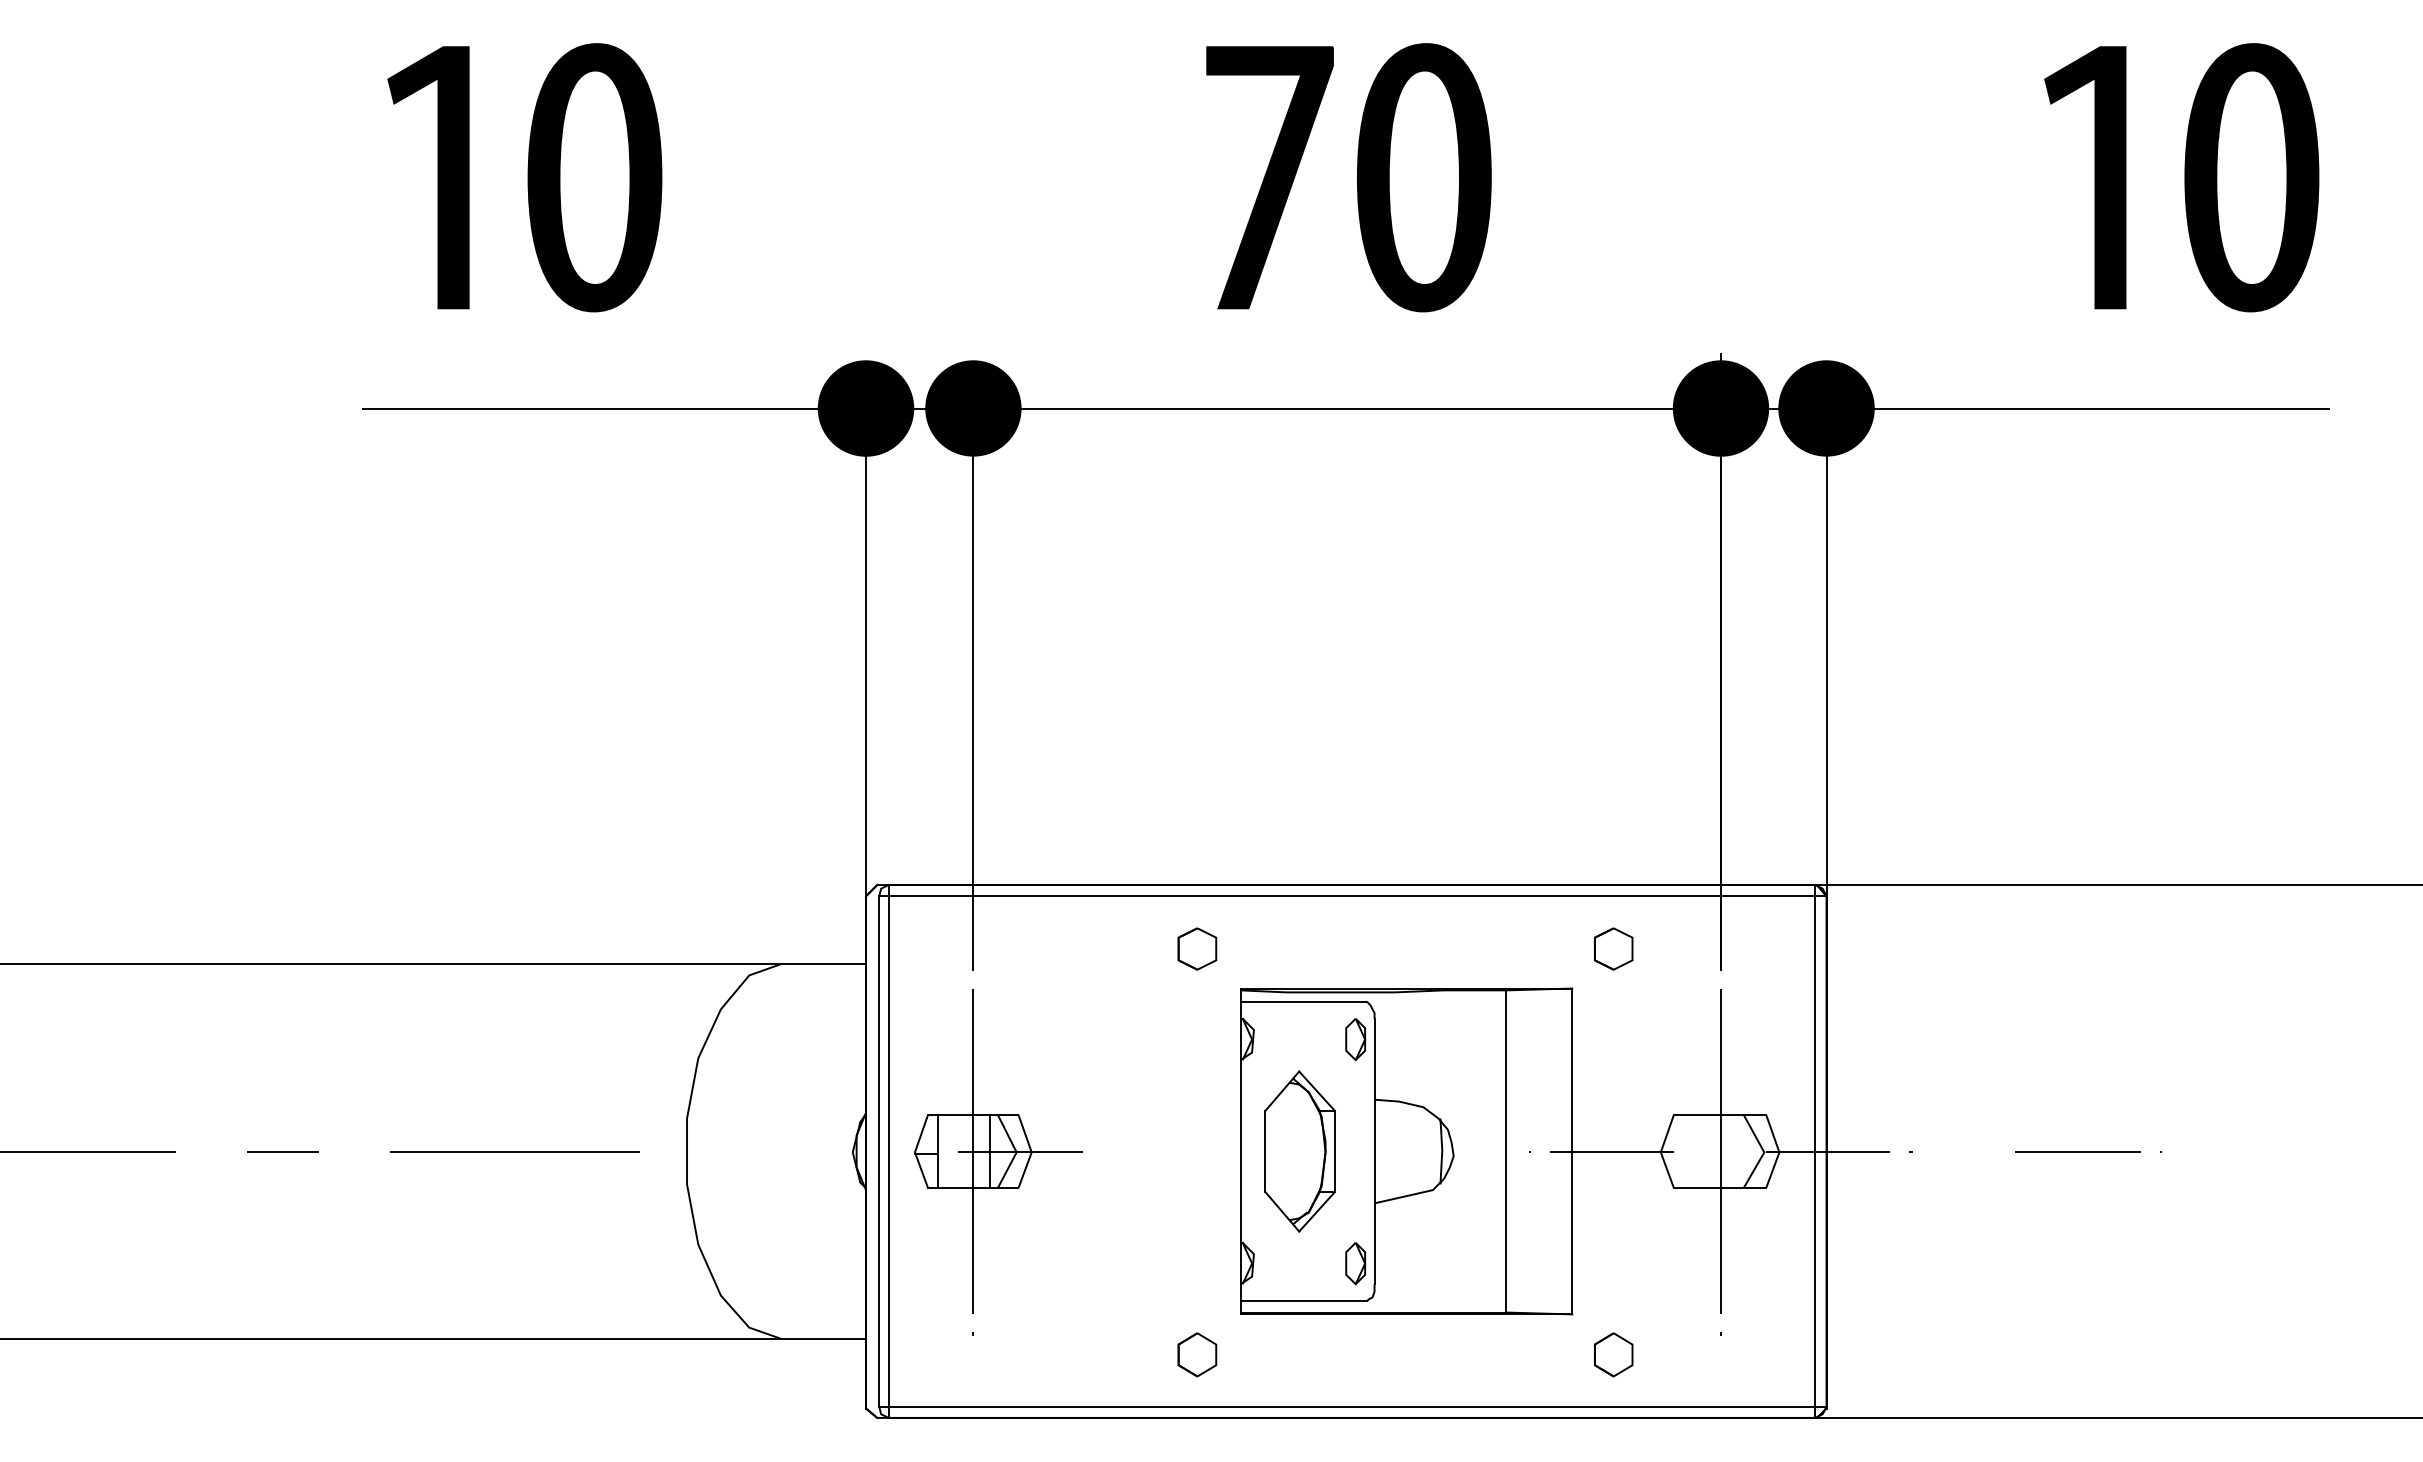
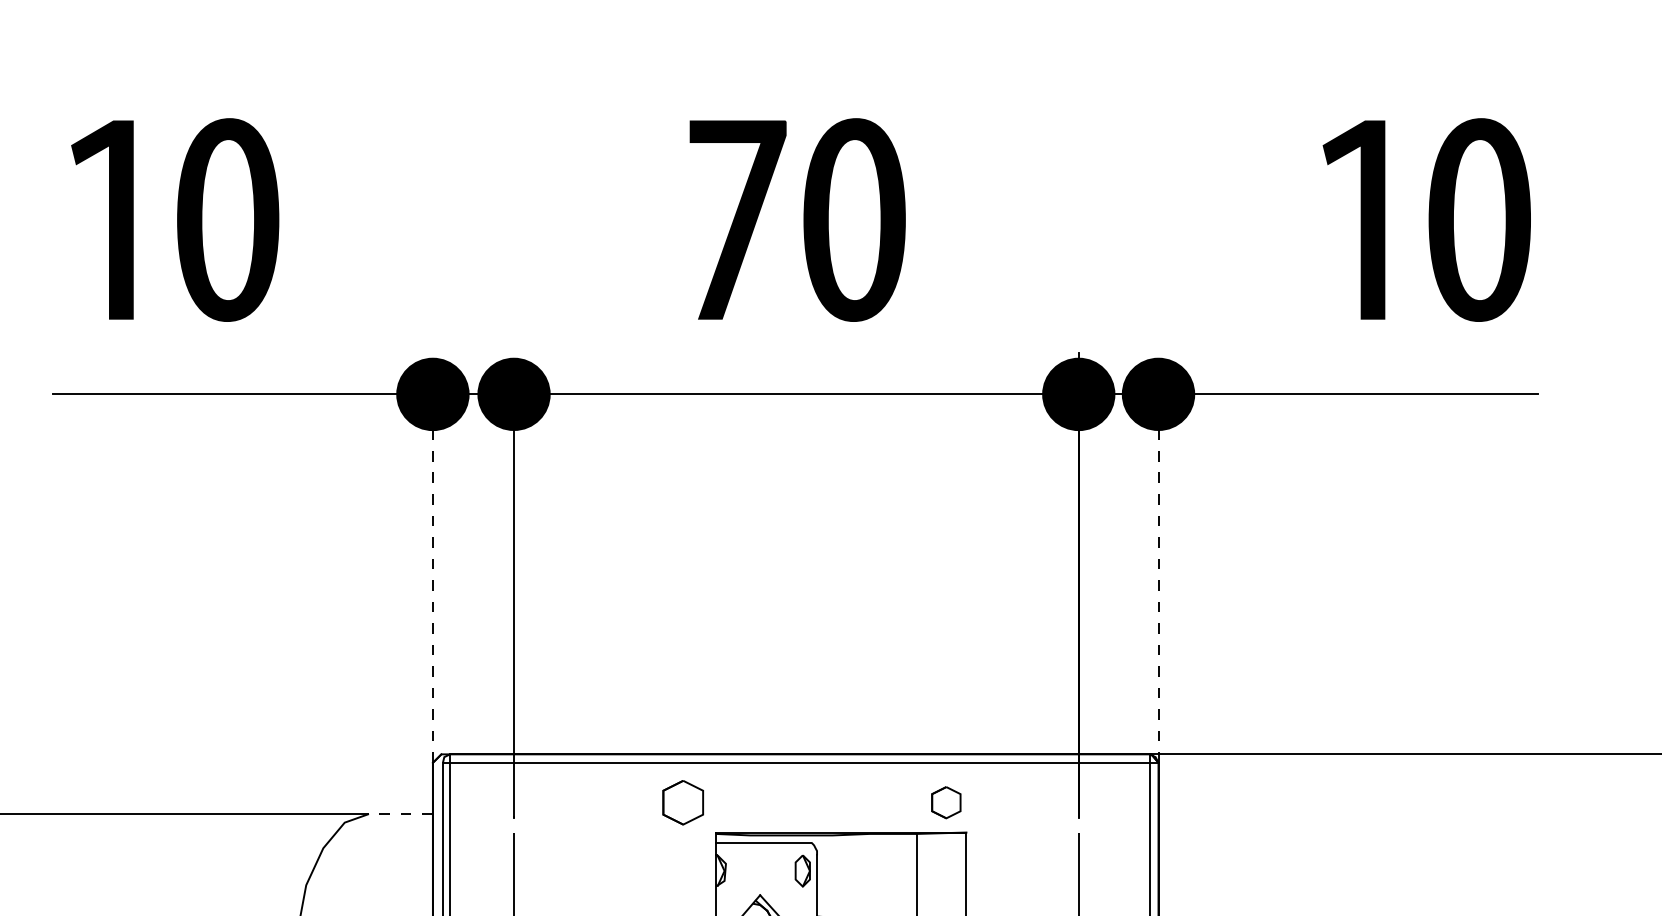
line: (866, 652) -> (433, 578), solid -> dashed
line: (1826, 652) -> (1158, 578), solid -> dashed
part: (1197, 948) -> (683, 802), size x1.4
part: (1613, 948) -> (946, 802), moved
line: (823, 964) -> (400, 814), solid -> dashed

